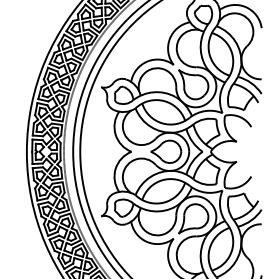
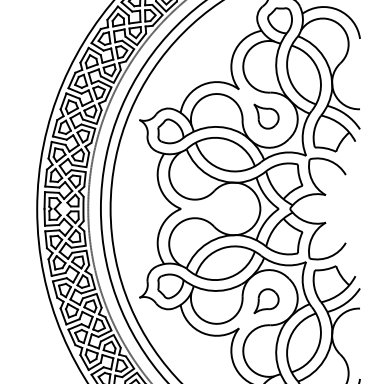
part: (193, 84) -> (266, 116), size x0.6
part: (166, 151) -> (228, 208), removed
part: (193, 219) -> (266, 301), size x0.6

